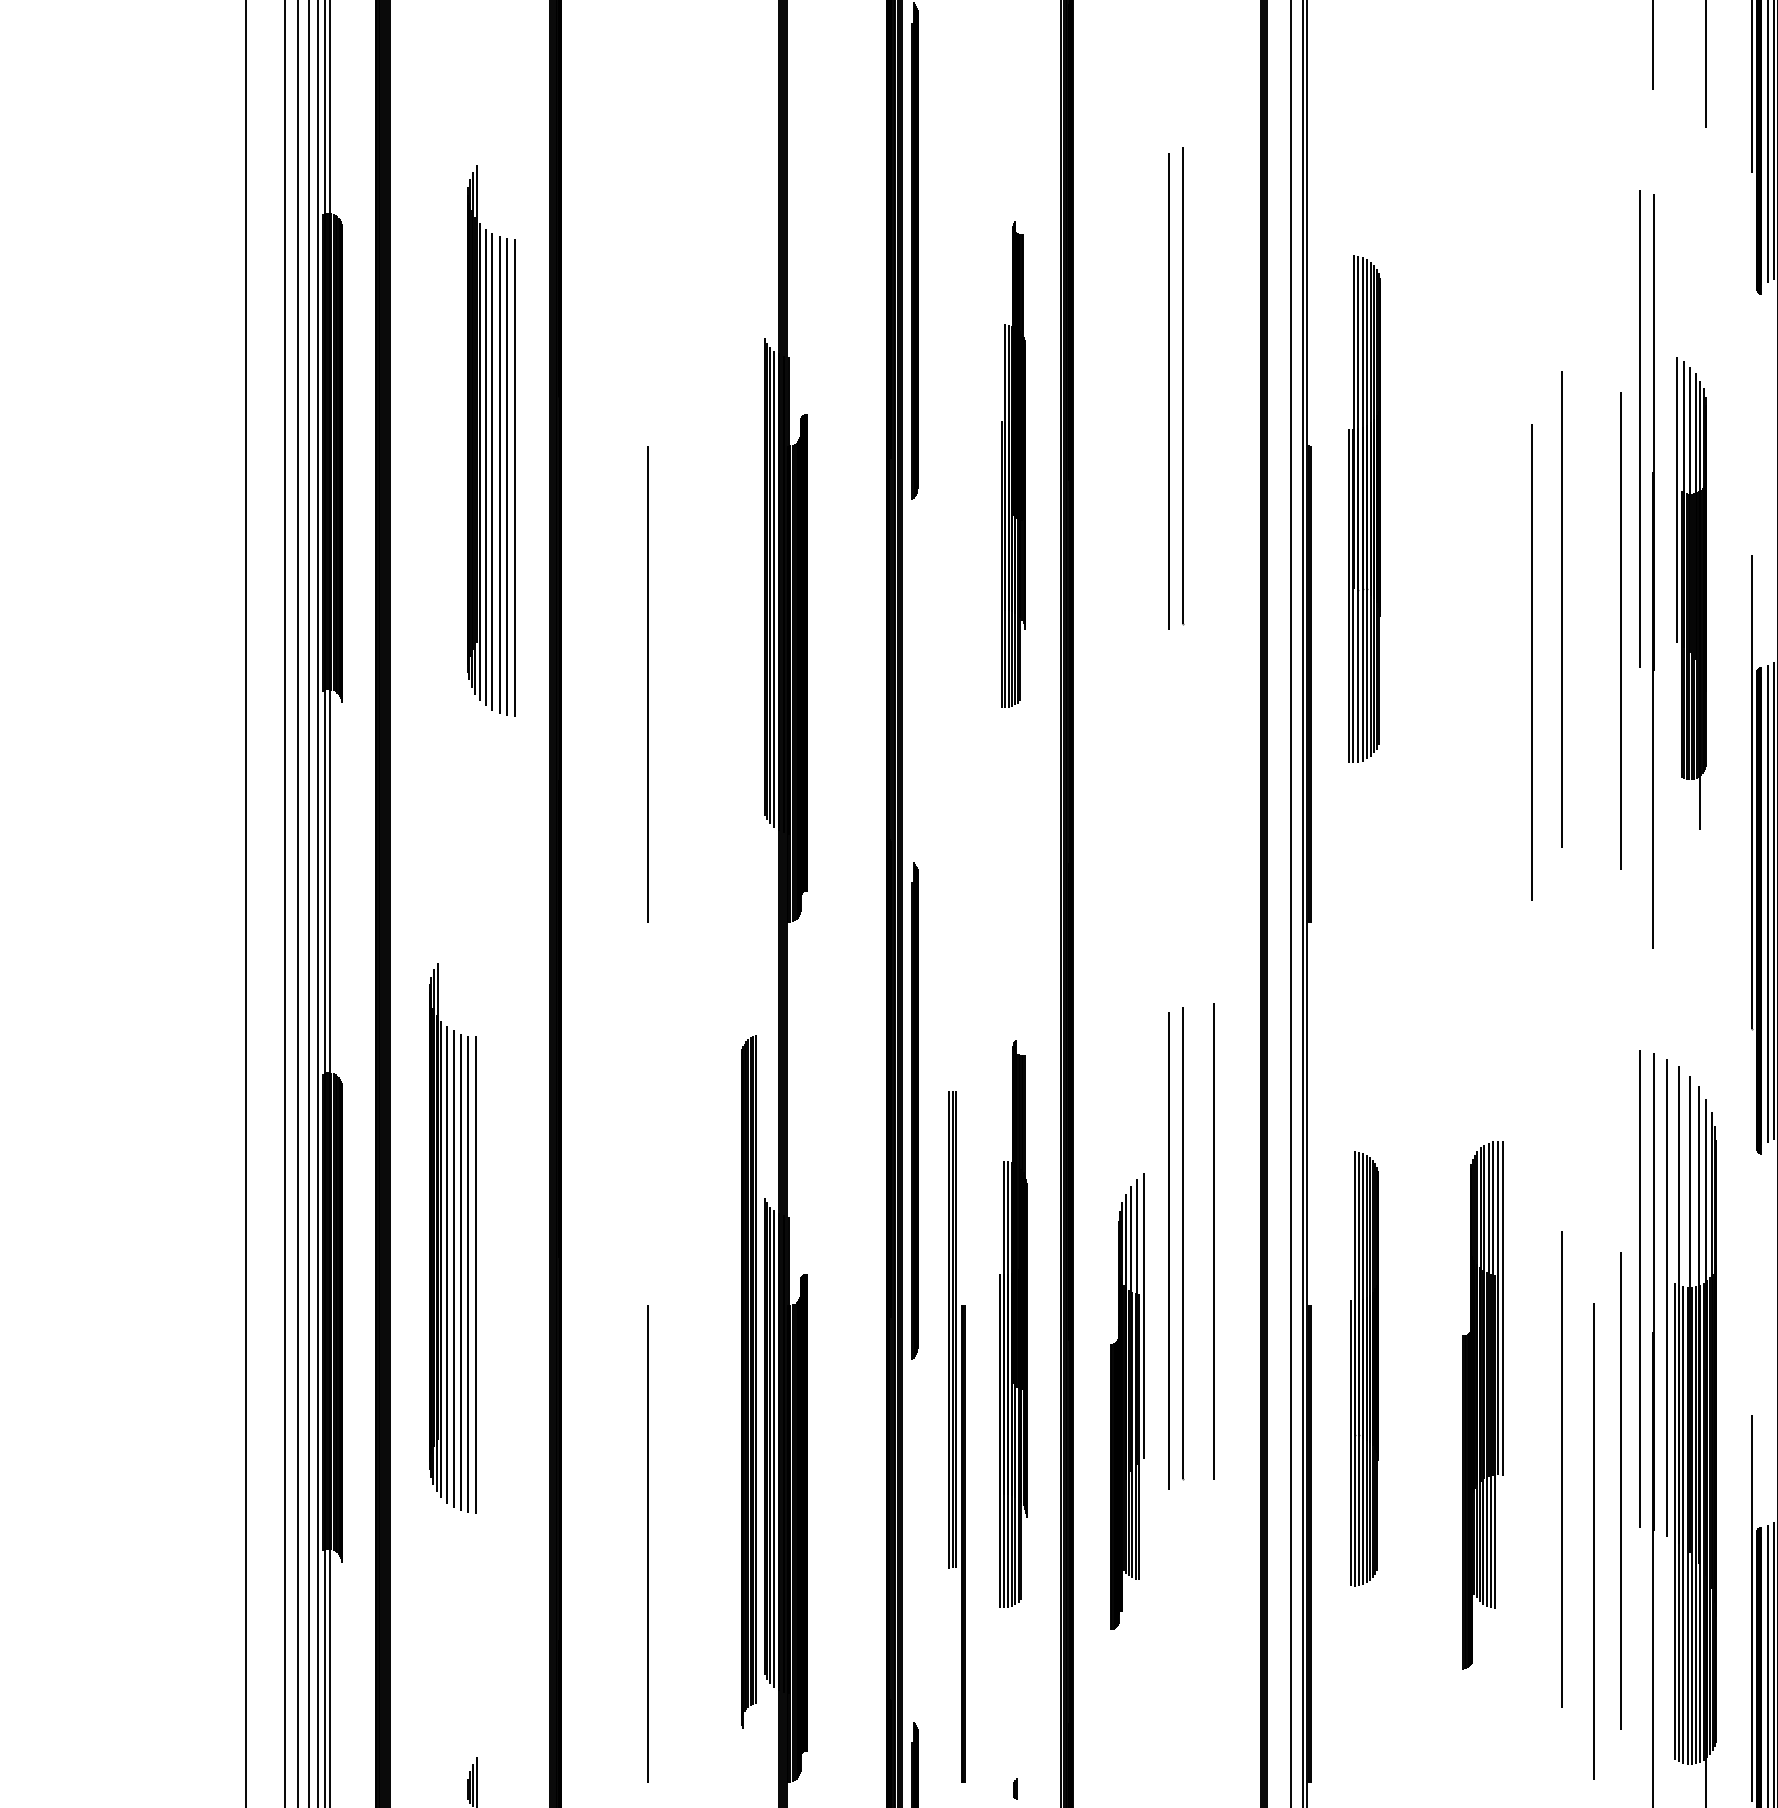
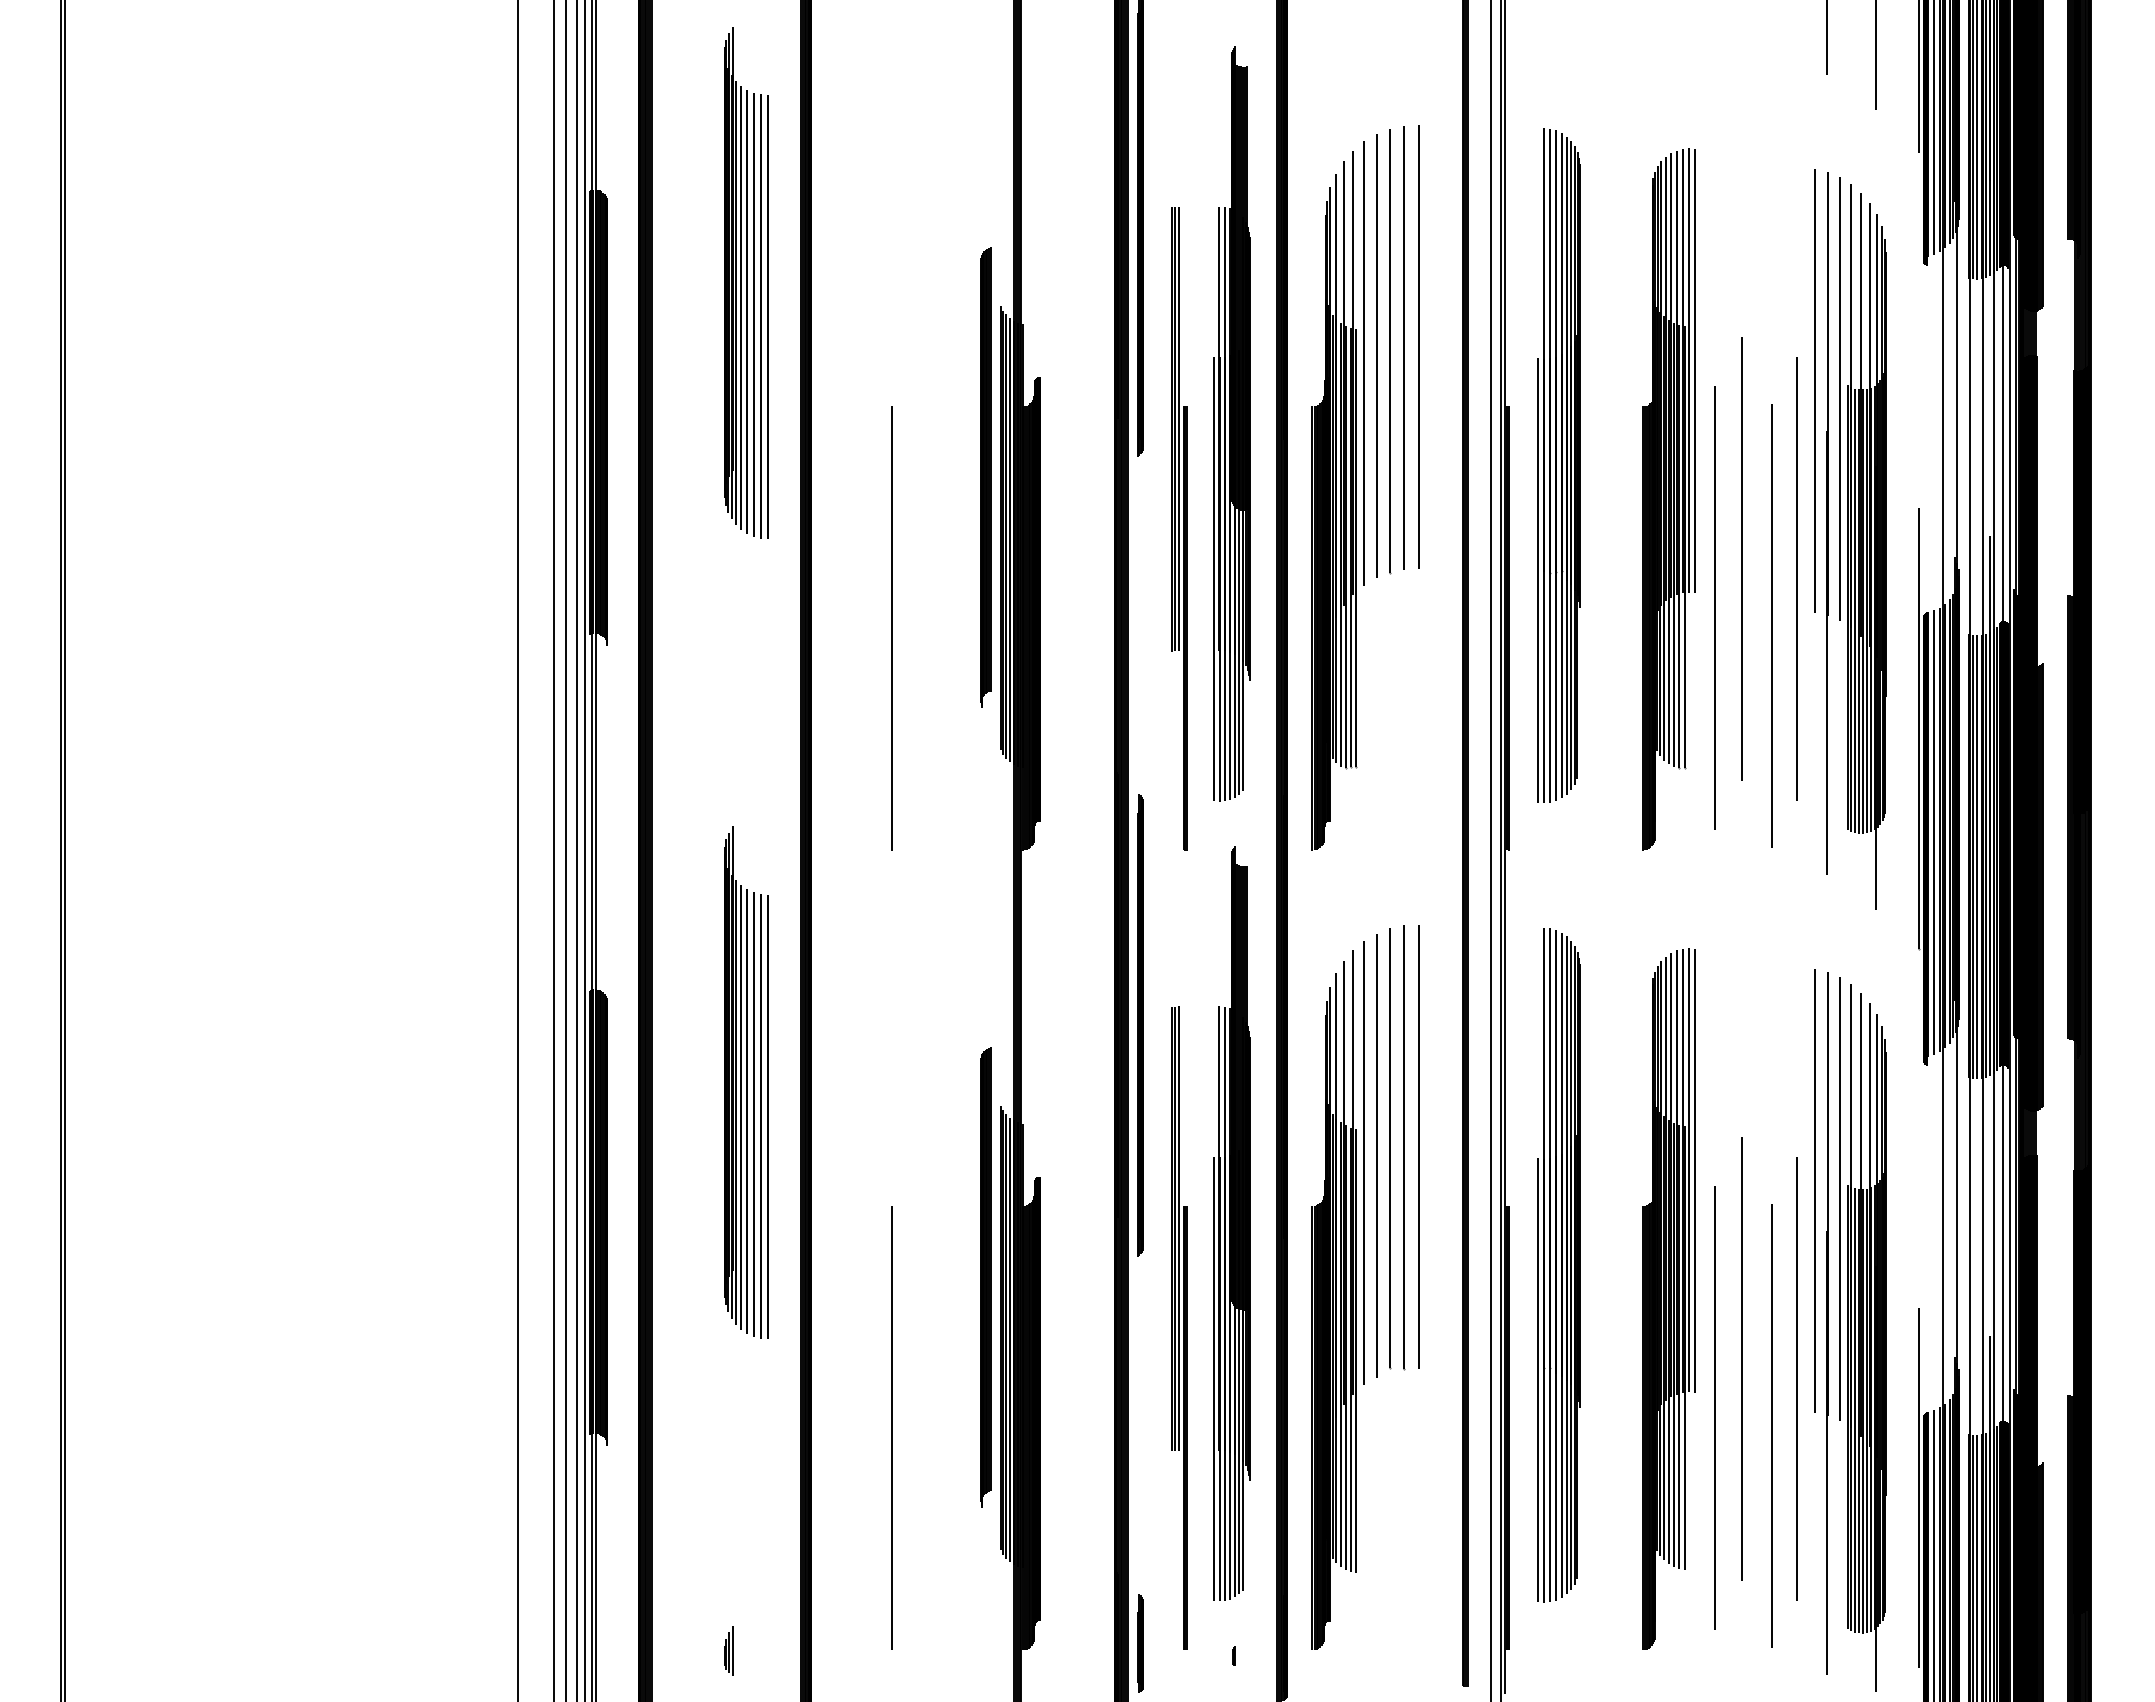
line: (1213, 381) -> (1418, 346), added
line: (1197, 382) -> (1403, 347), added
part: (491, 440) -> (746, 282), moved
part: (1012, 464) -> (1231, 423), size x1.67
part: (1364, 509) -> (1558, 465), size x1.43
part: (748, 522) -> (985, 477), added
part: (1126, 541) -> (1337, 495), added
part: (1482, 545) -> (1668, 499), added
part: (956, 576) -> (1179, 528), added
part: (1691, 593) -> (1862, 543), size x1.67
line: (1593, 681) -> (1771, 625), added
part: (452, 1237) -> (746, 1082), moved
line: (1198, 1242) -> (1404, 1147), added
part: (1012, 1323) -> (1231, 1223), size x1.43
part: (1364, 1369) -> (1558, 1265), size x1.67
part: (748, 1382) -> (985, 1277), size x0.71
part: (1126, 1401) -> (1337, 1295), size x1.67
part: (1482, 1404) -> (1668, 1298), size x1.43
line: (1532, 1521) -> (1714, 1407), added

